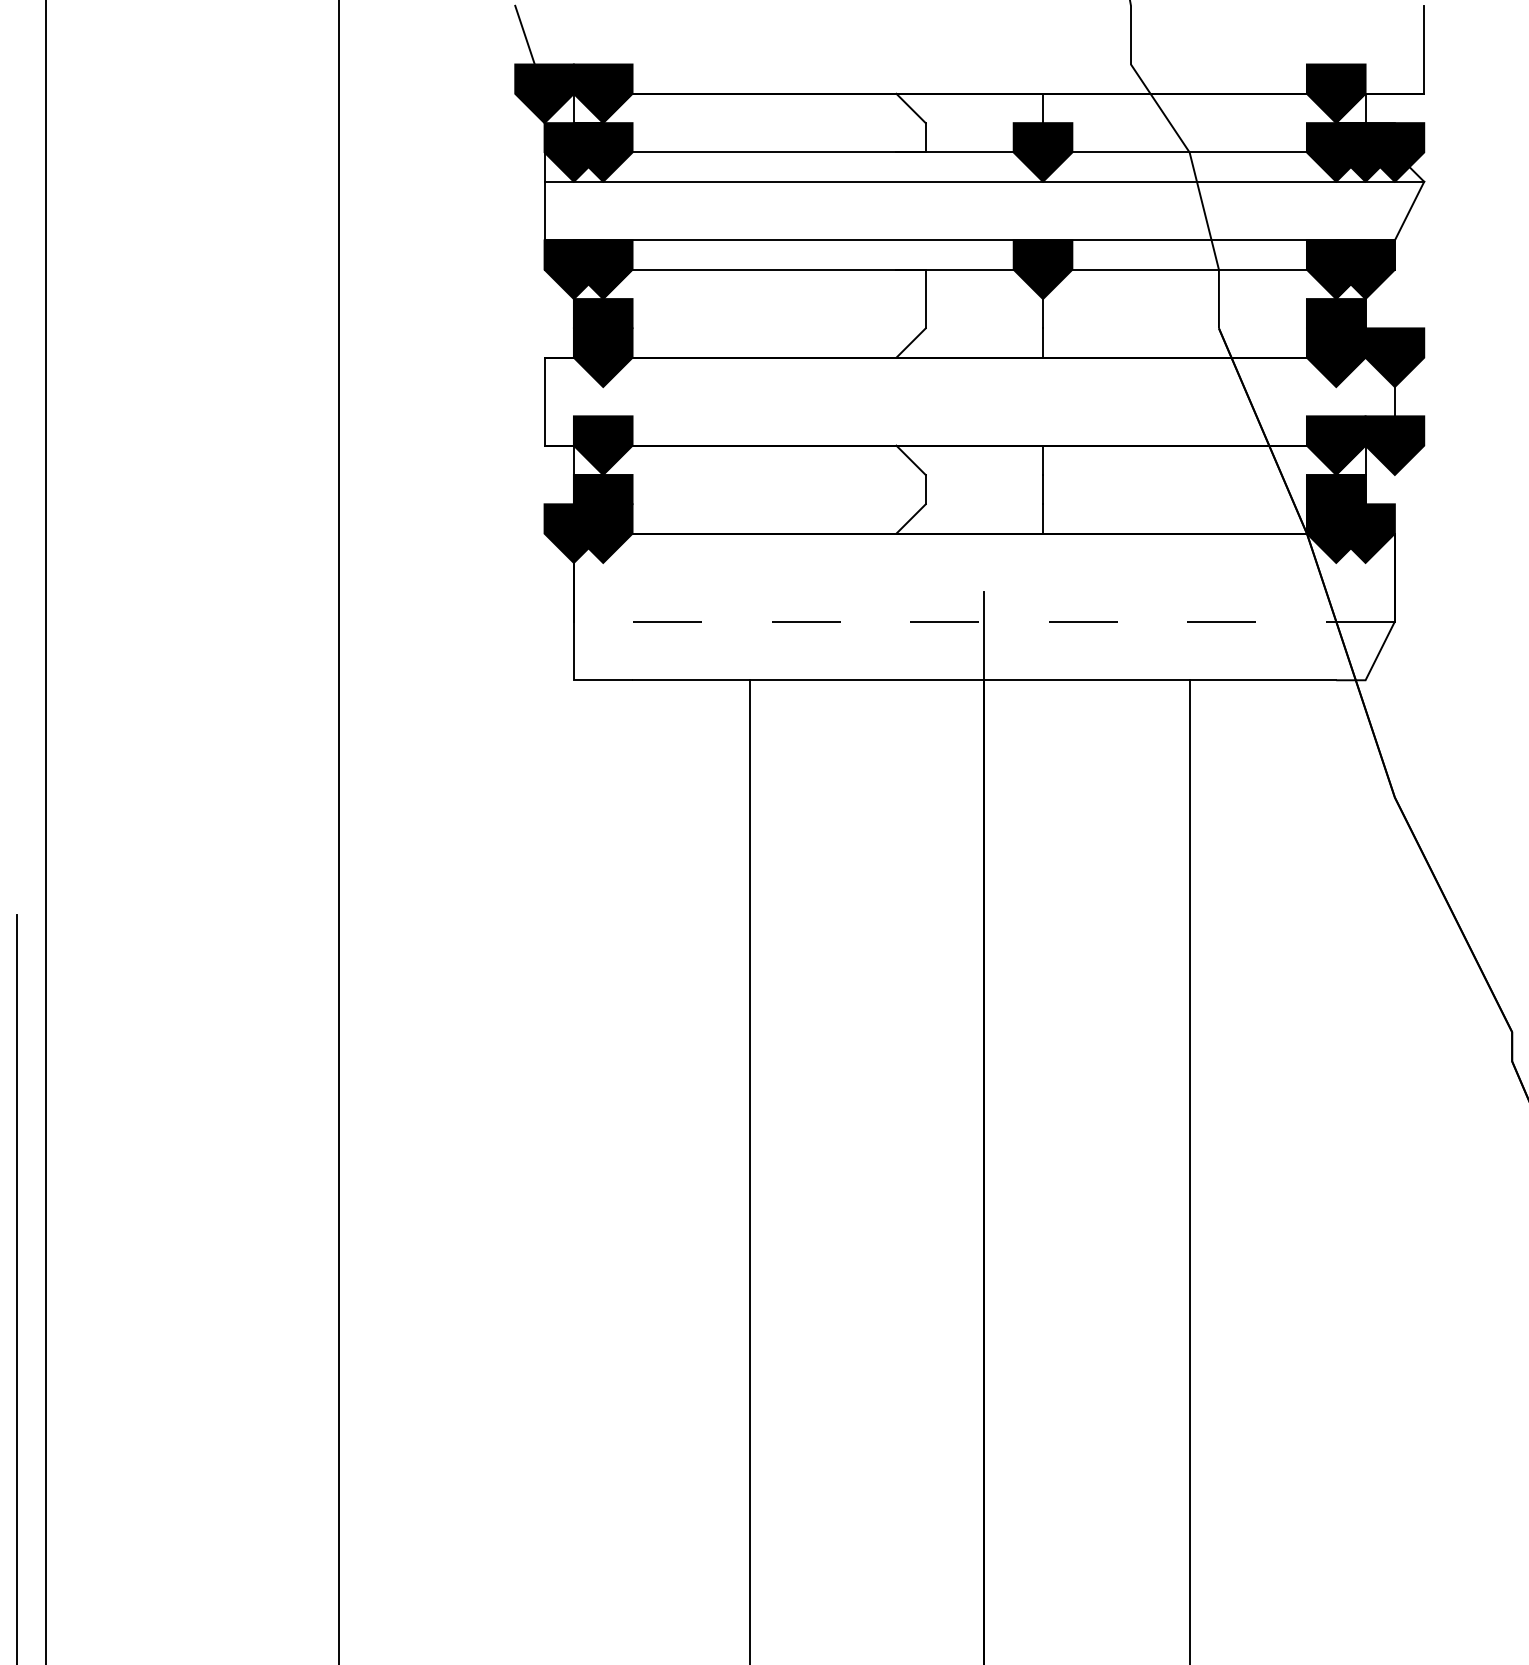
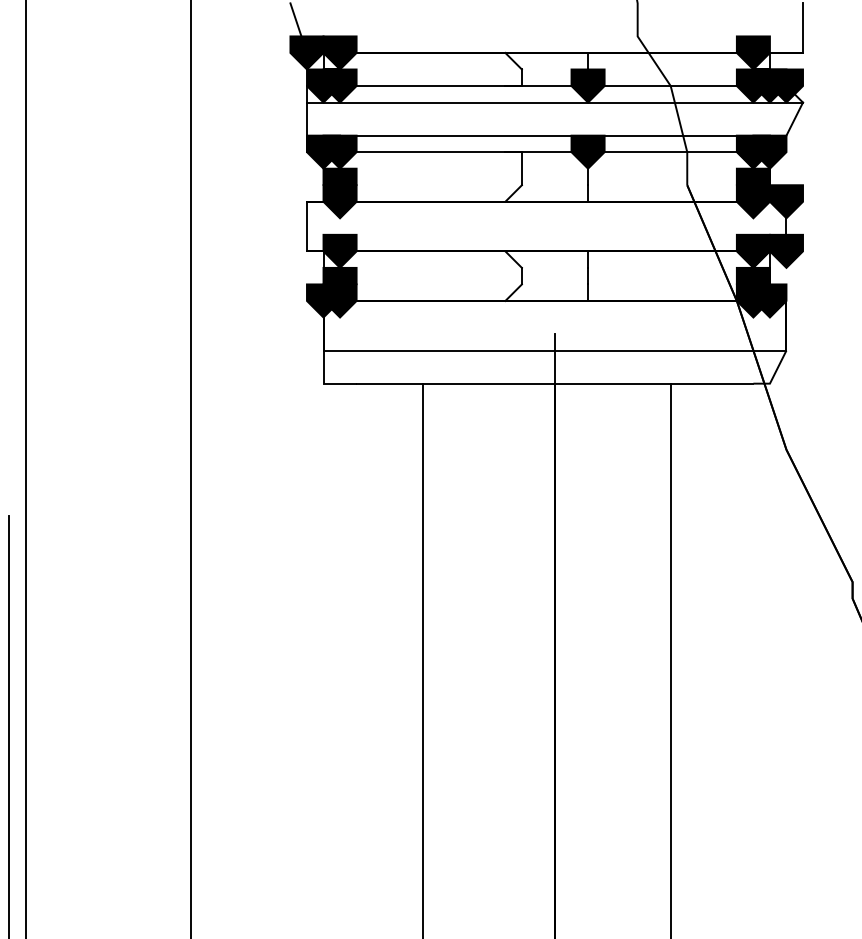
line: (983, 621) -> (554, 350), dashed -> solid

